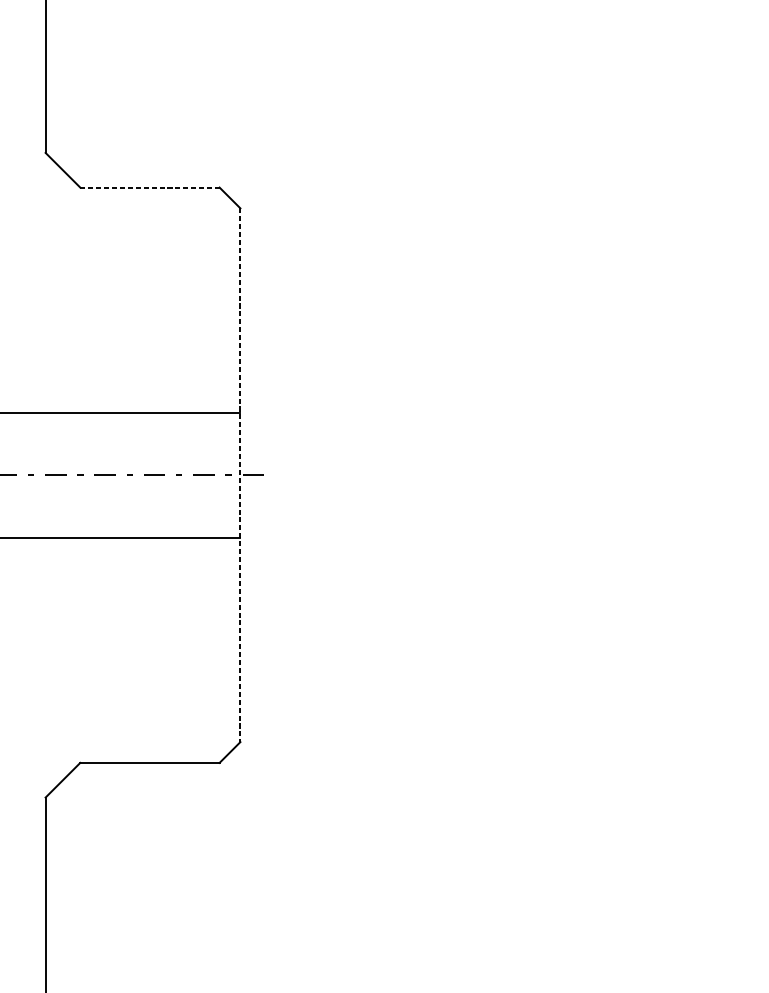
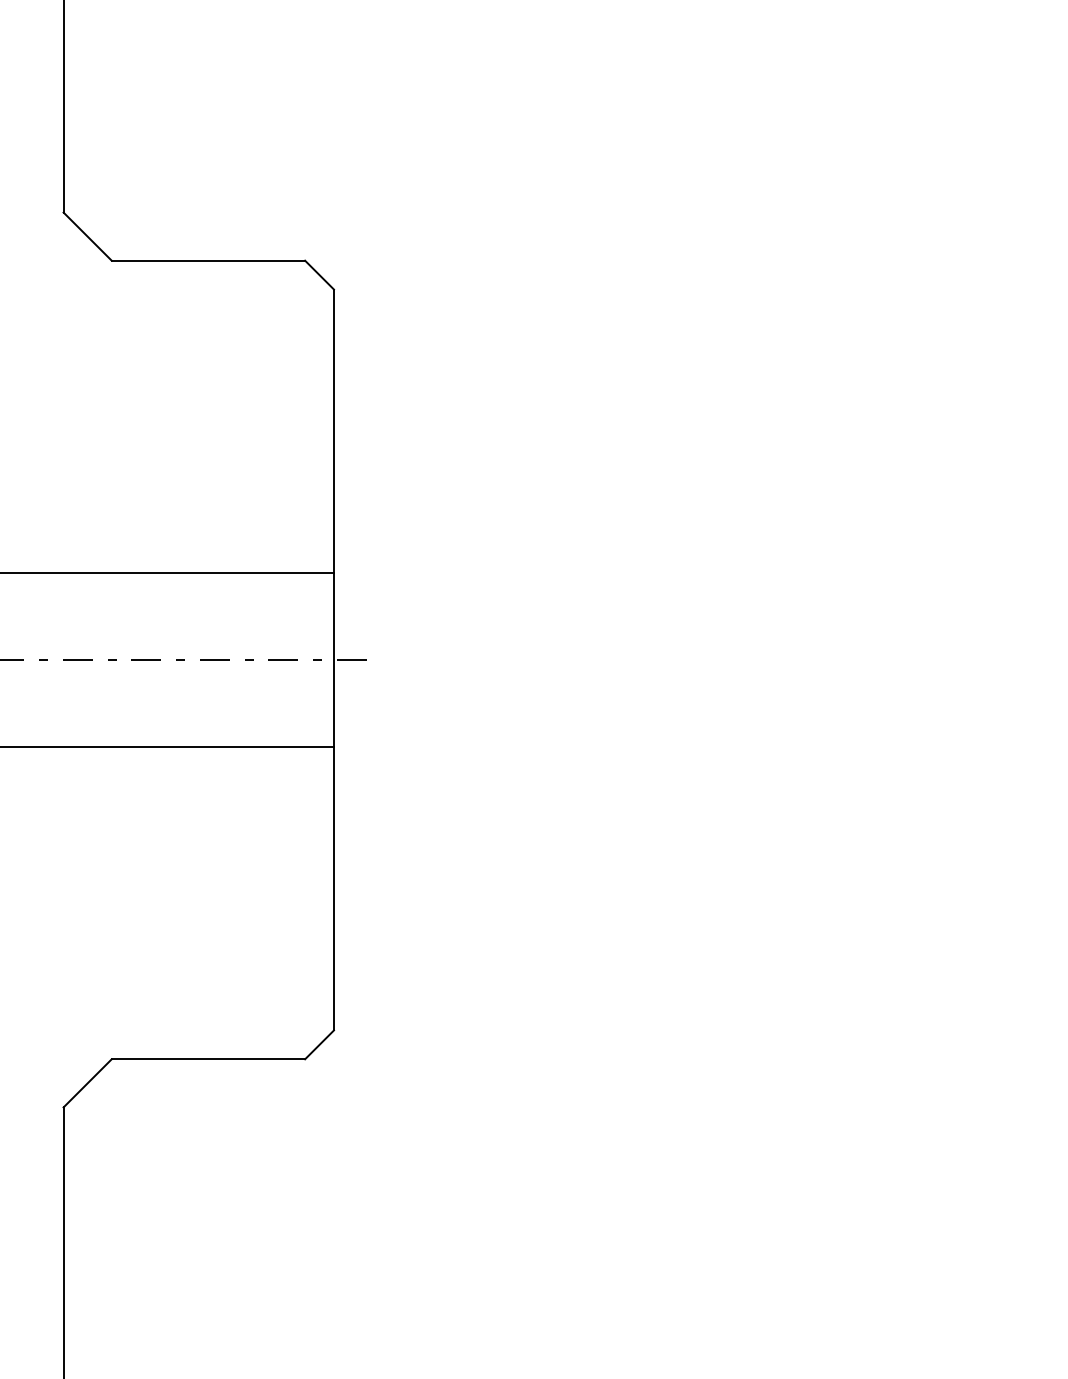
line: (150, 187) -> (208, 260), dashed -> solid
line: (240, 475) -> (333, 660), dashed -> solid

